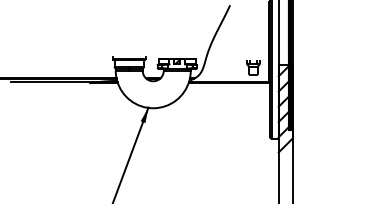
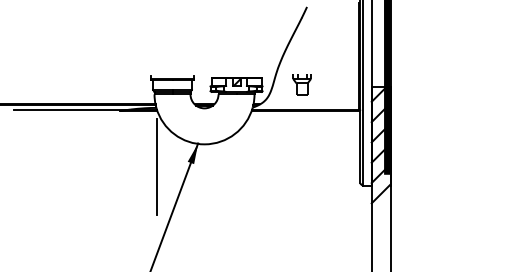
part: (253, 67) -> (301, 84), moved
line: (117, 124) -> (157, 166), added

